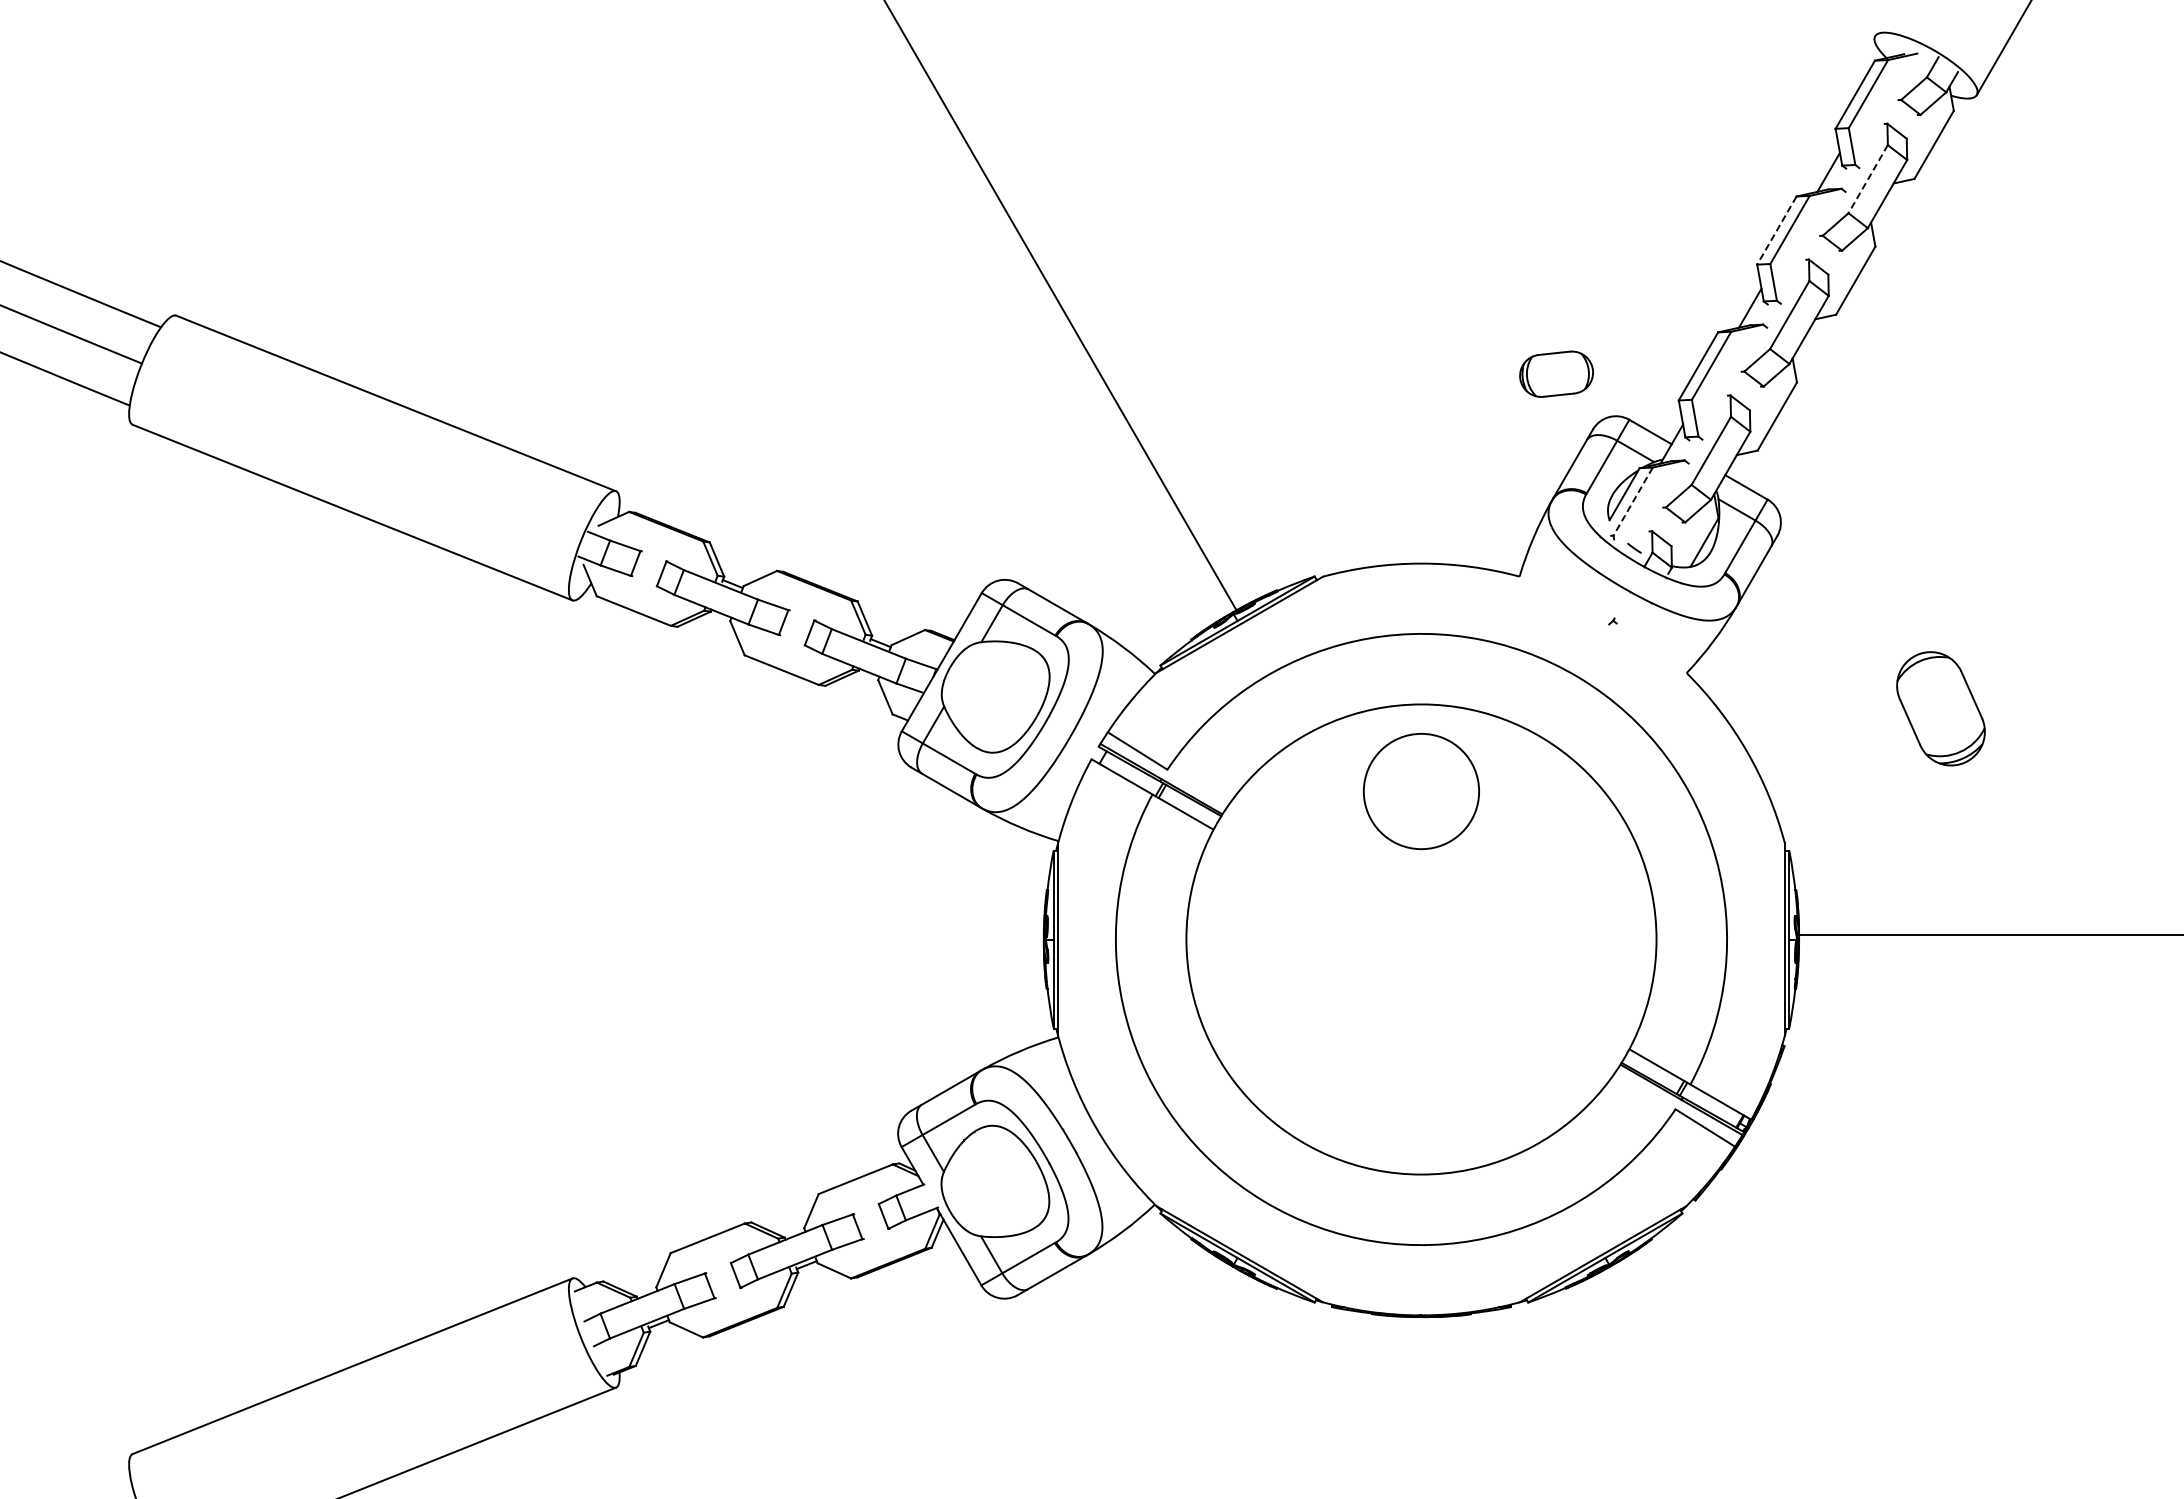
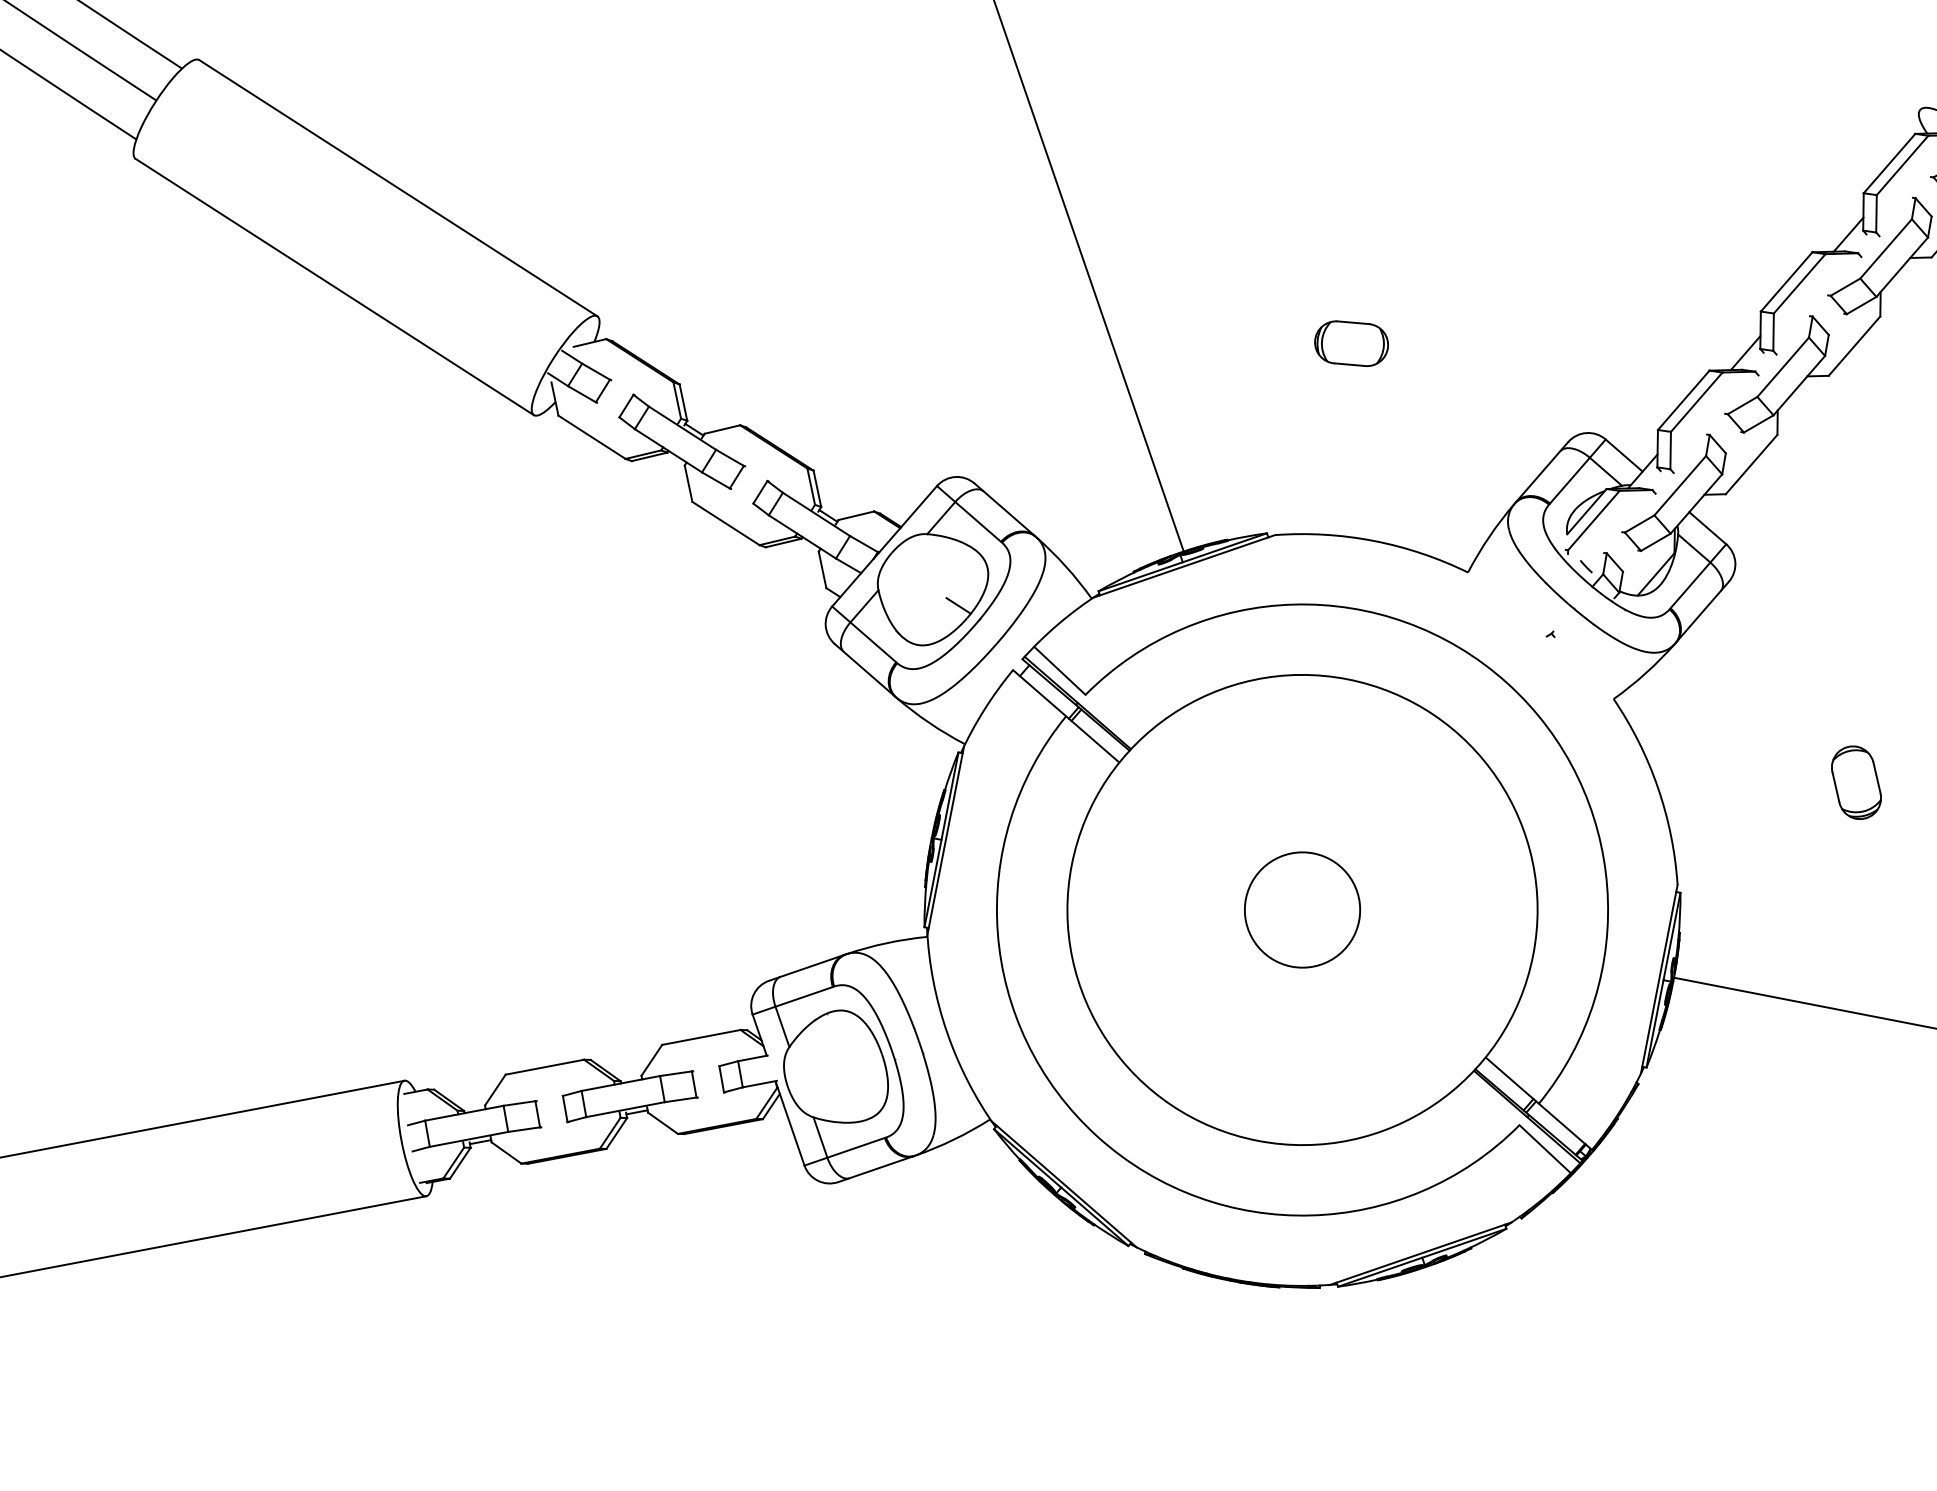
line: (1867, 179) -> (1885, 249), dashed -> solid
line: (1776, 231) -> (1786, 282), dashed -> solid
part: (1556, 373) -> (1351, 342), moved
line: (1632, 502) -> (1593, 521), dashed -> solid
line: (1025, 706) -> (958, 605), added
part: (1940, 708) -> (1856, 782), size x0.62
circle: (1420, 791) -> (1301, 909), moved

